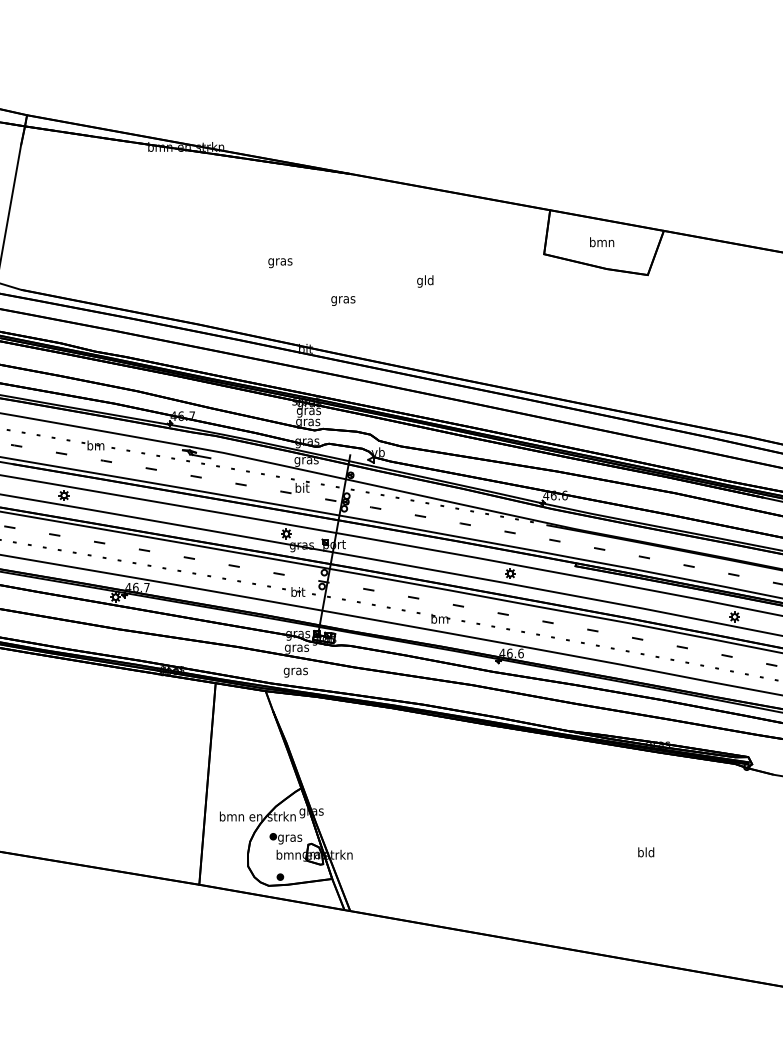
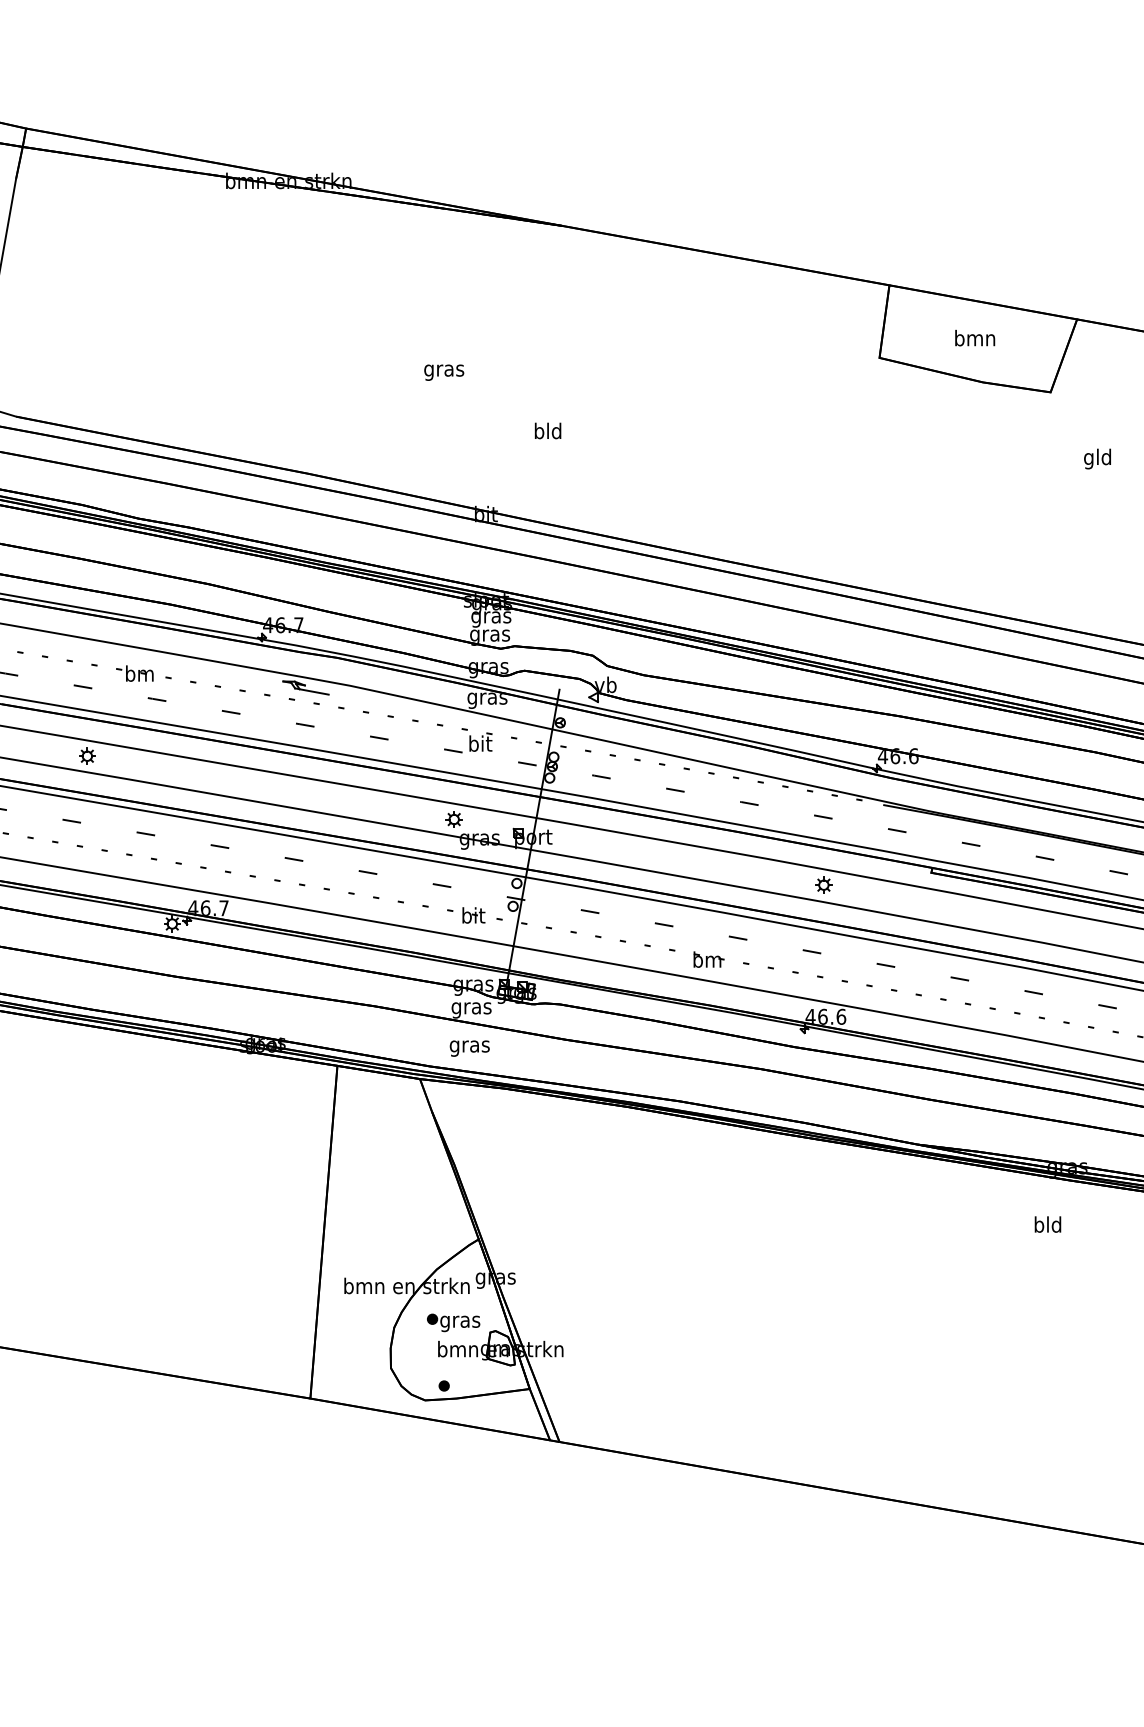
text: (425, 281) -> (1097, 459), moved
text: (343, 299) -> (548, 432), gras -> bld
text: (646, 852) -> (1048, 1224), moved

